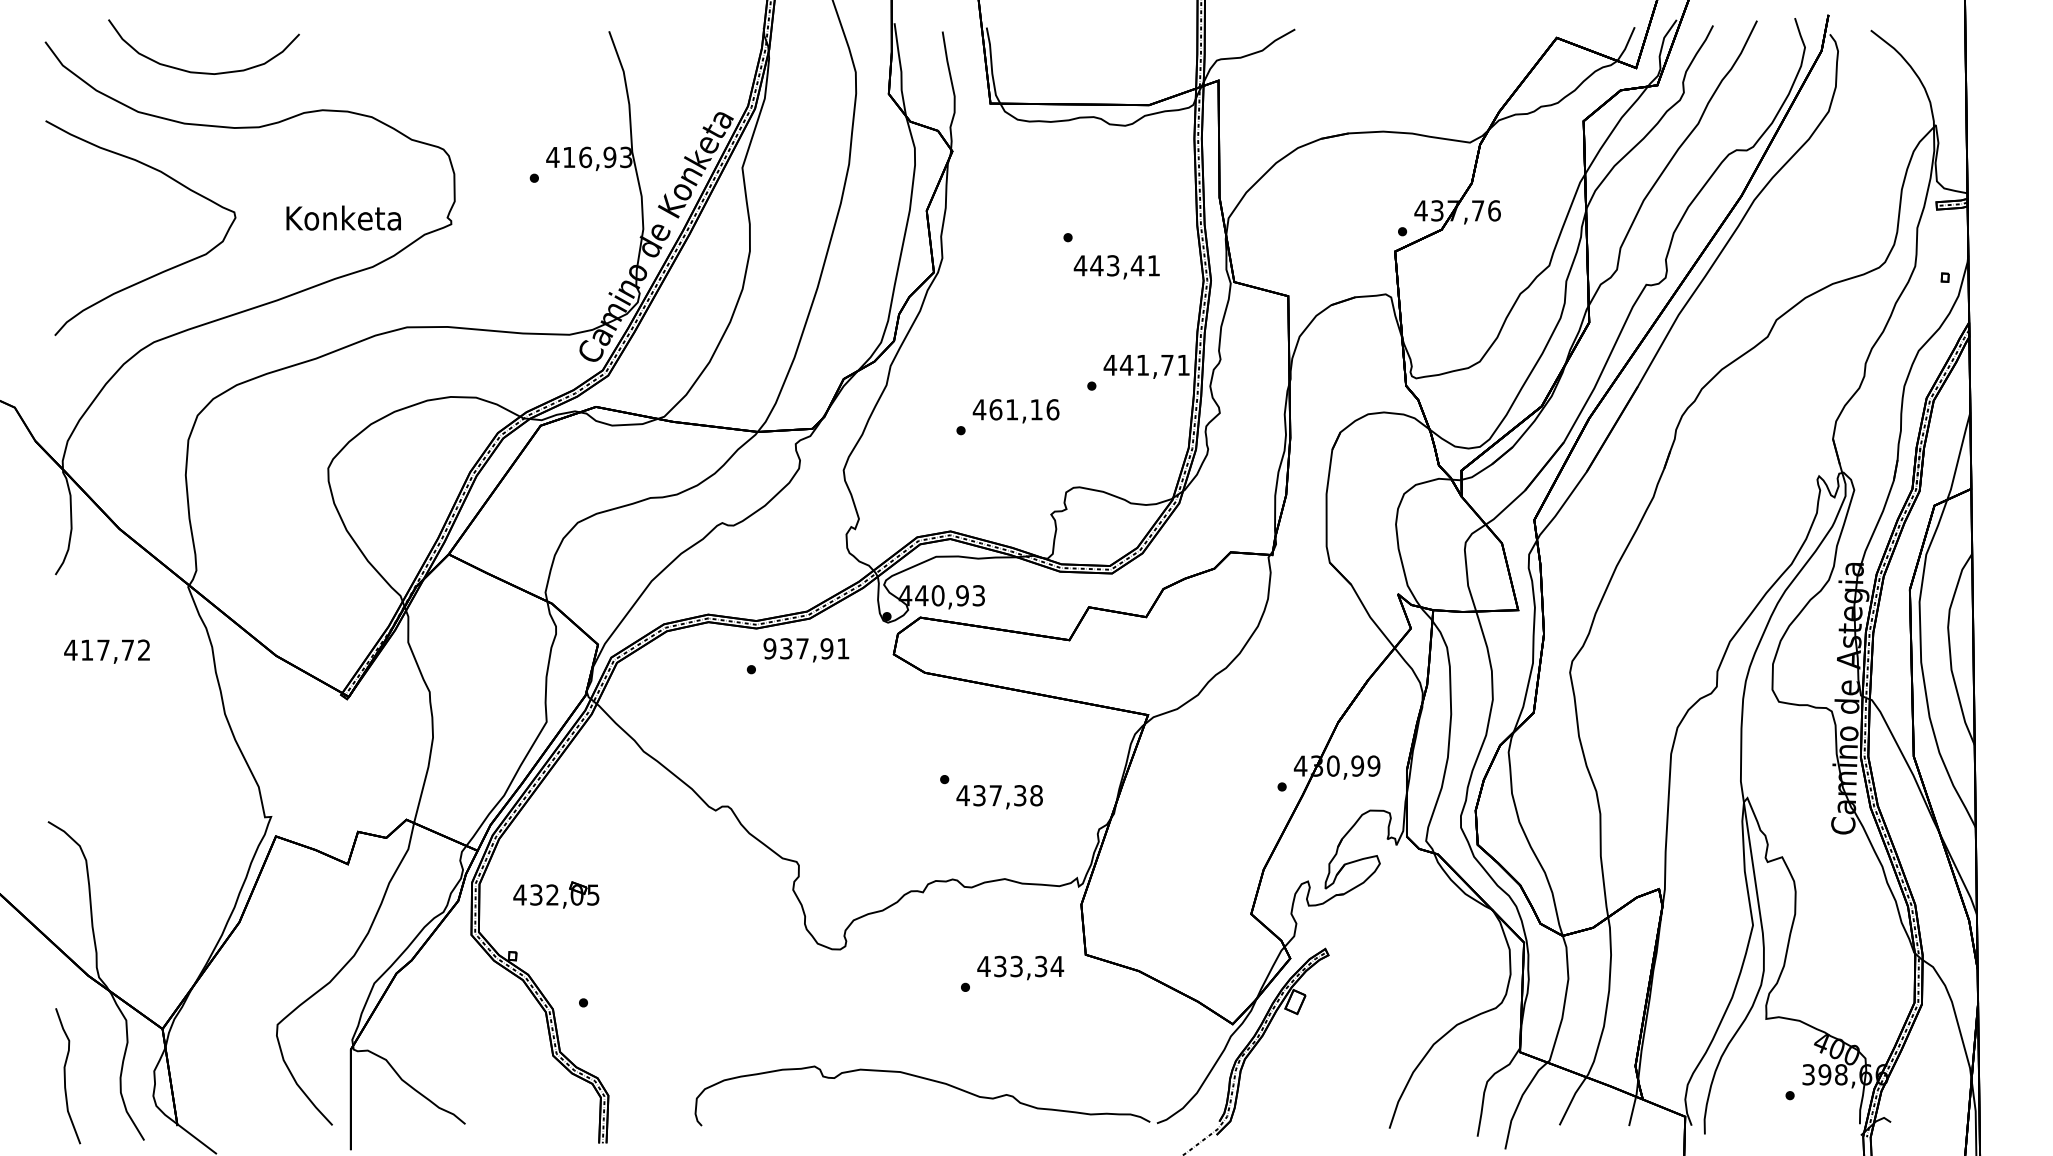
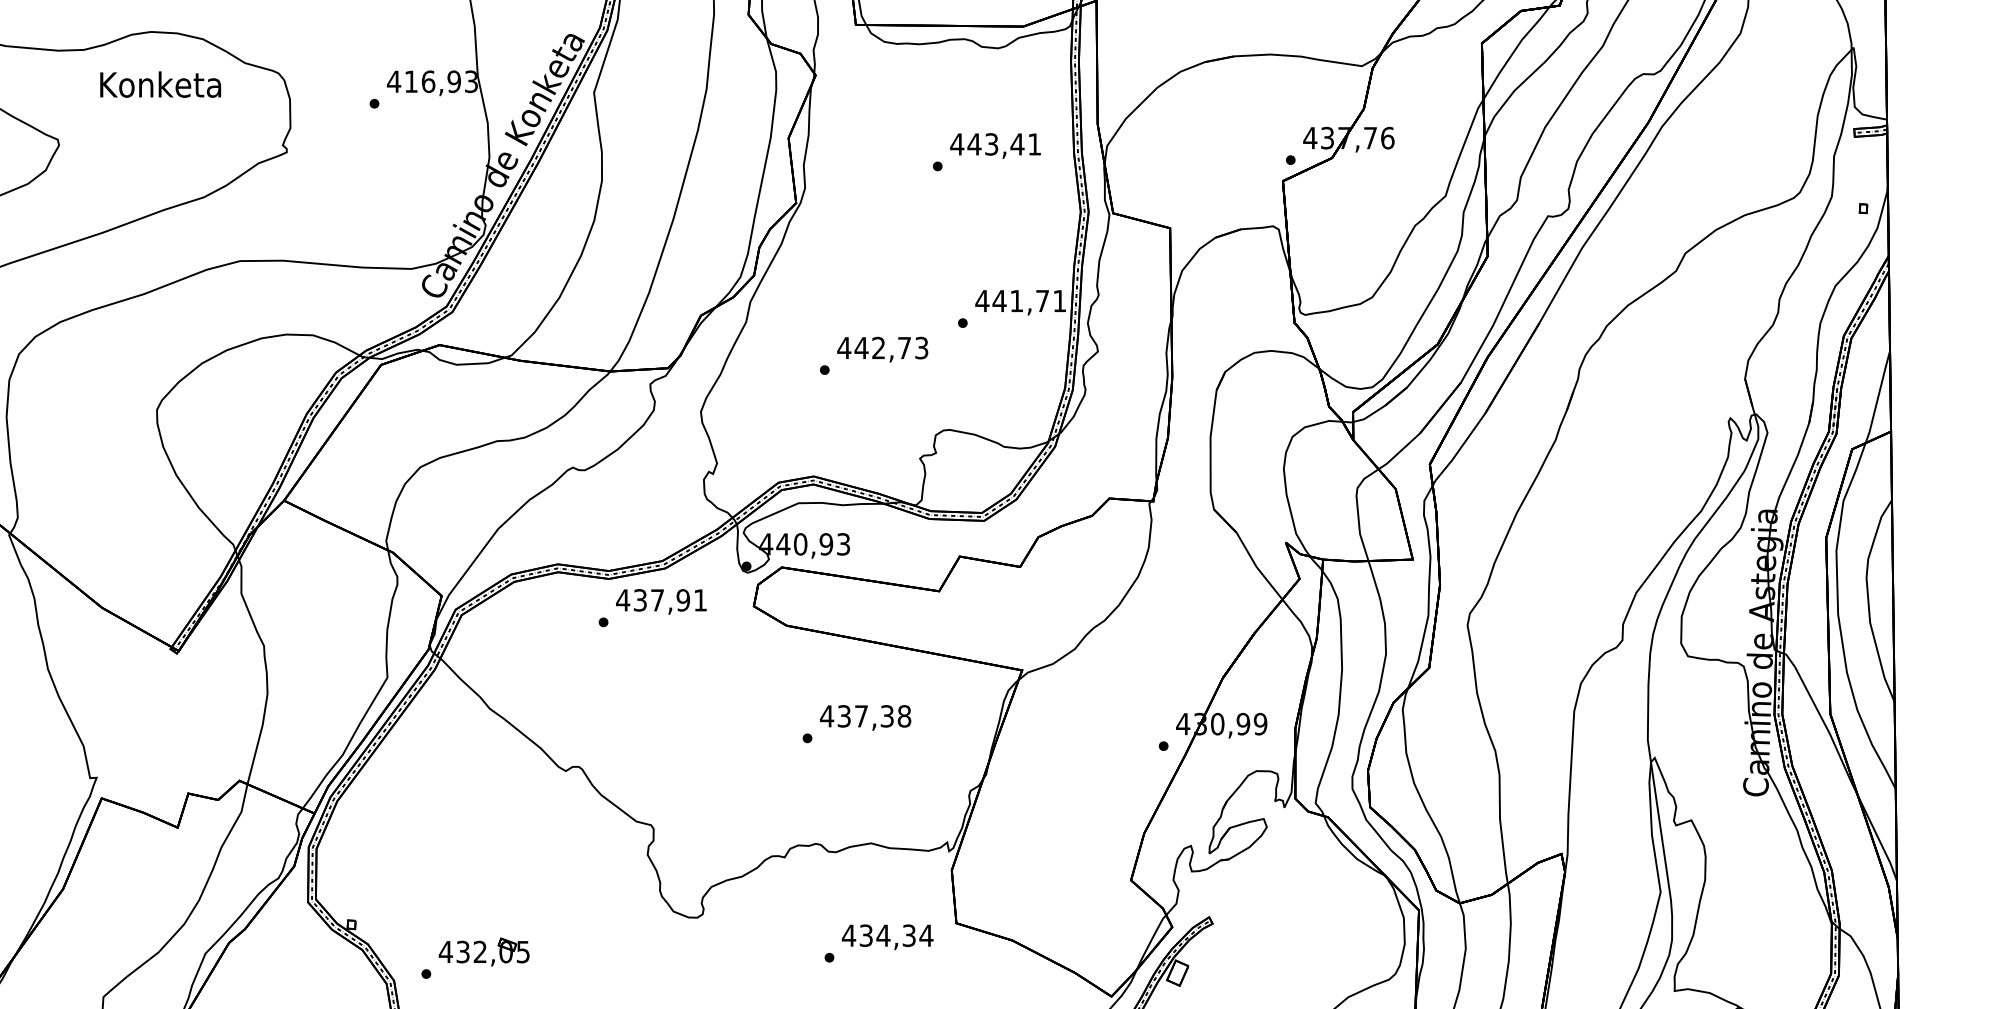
text: (343, 217) -> (160, 83), moved
text: (1116, 267) -> (995, 146), moved
text: (1024, 409) -> (891, 347), 461,16 -> 442,73
text: (769, 648) -> (622, 600), 937,91 -> 437,91
text: (999, 797) -> (865, 718), moved
part: (556, 894) -> (484, 951), moved
text: (1016, 966) -> (883, 935), 433,34 -> 434,34

